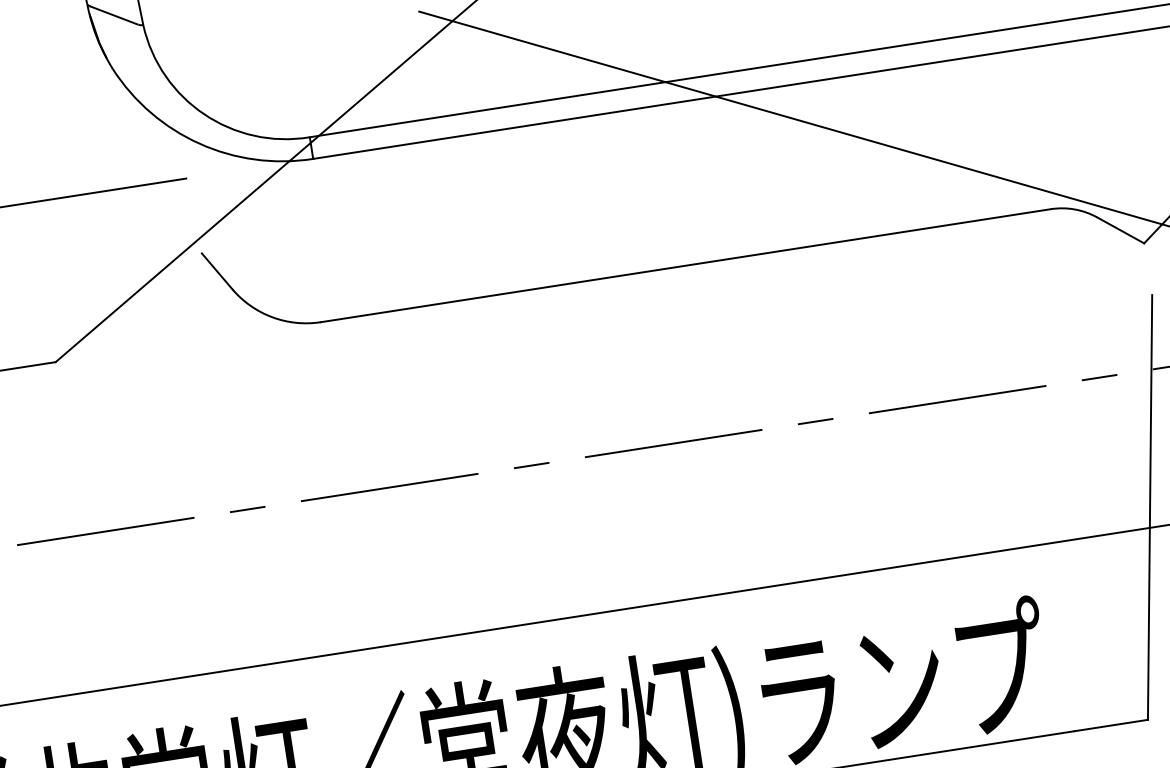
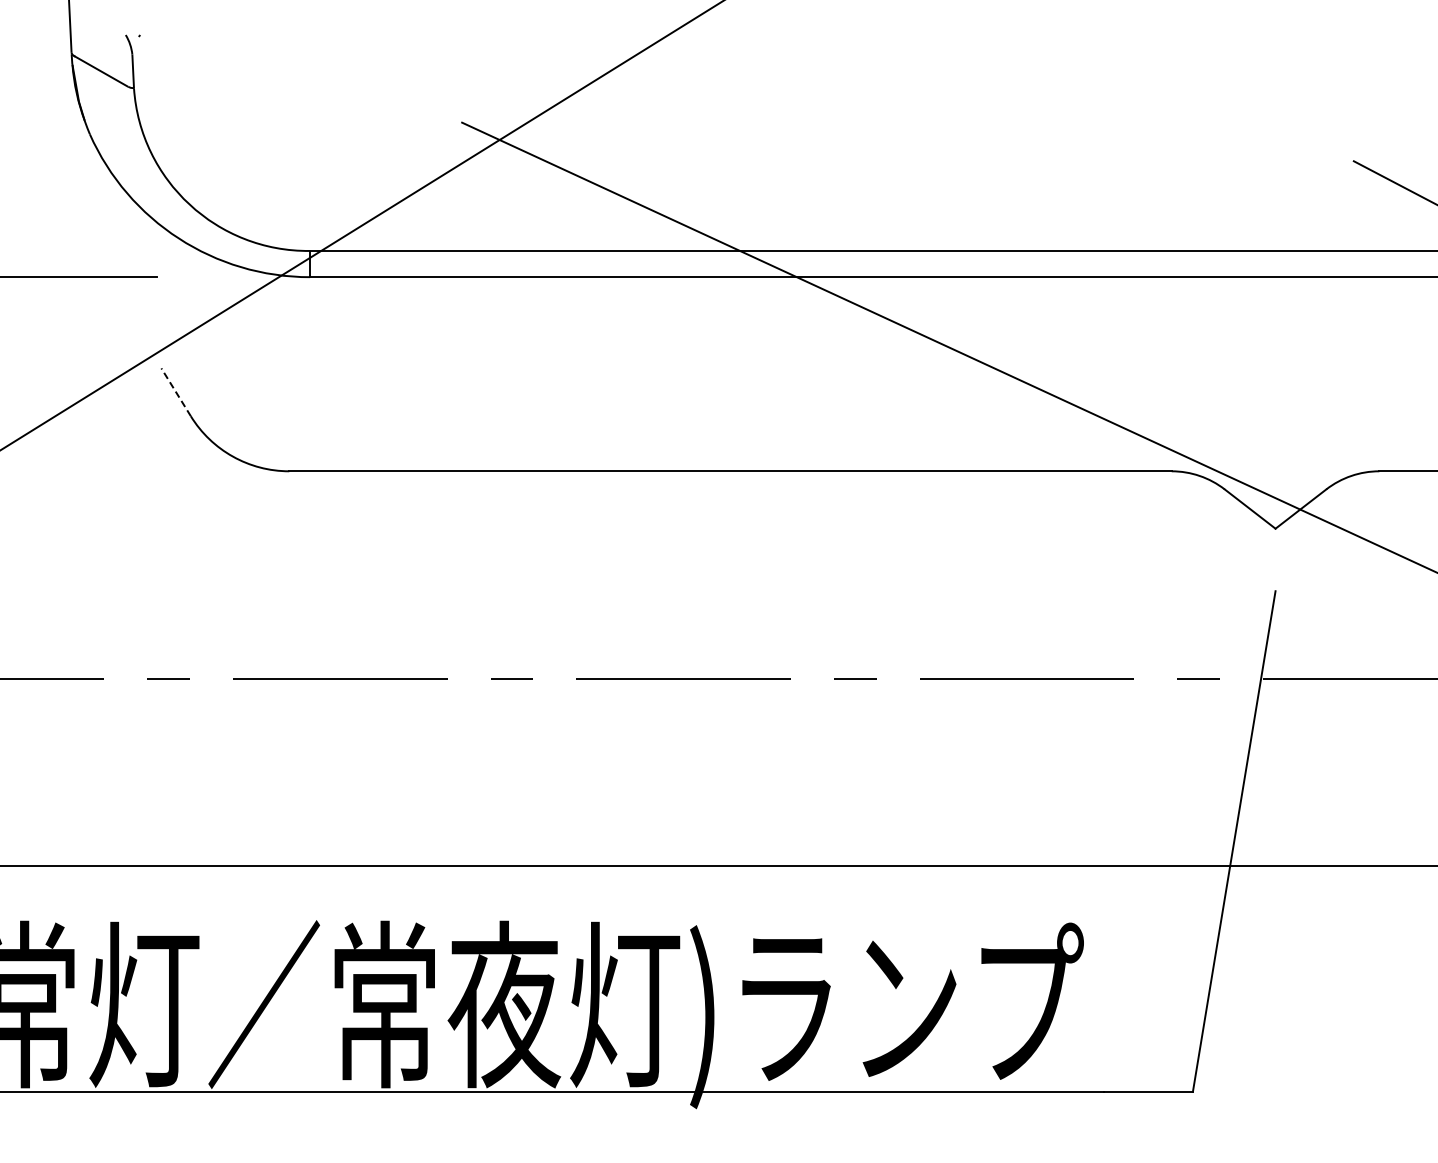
line: (216, 270) -> (175, 391), solid -> dashed

